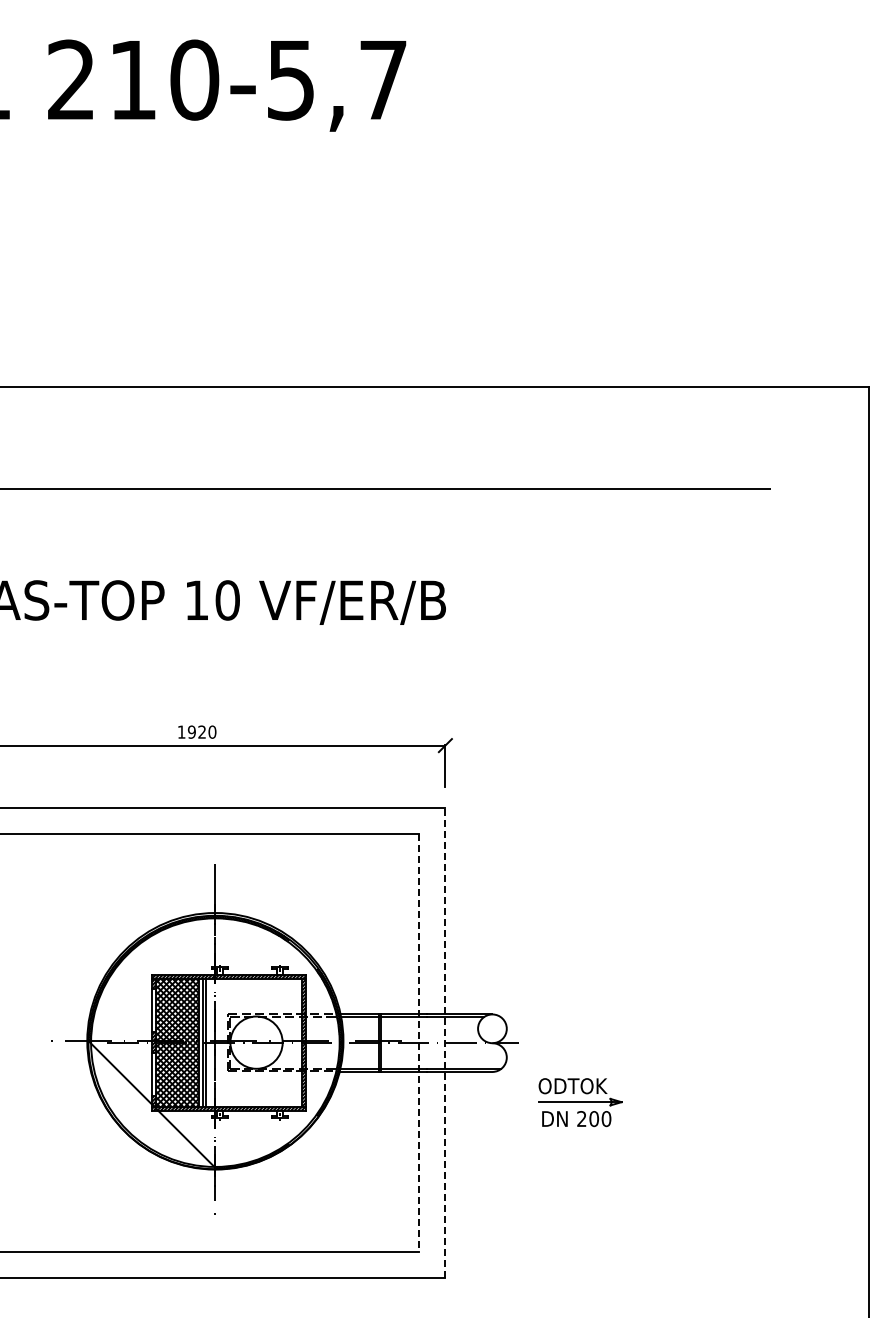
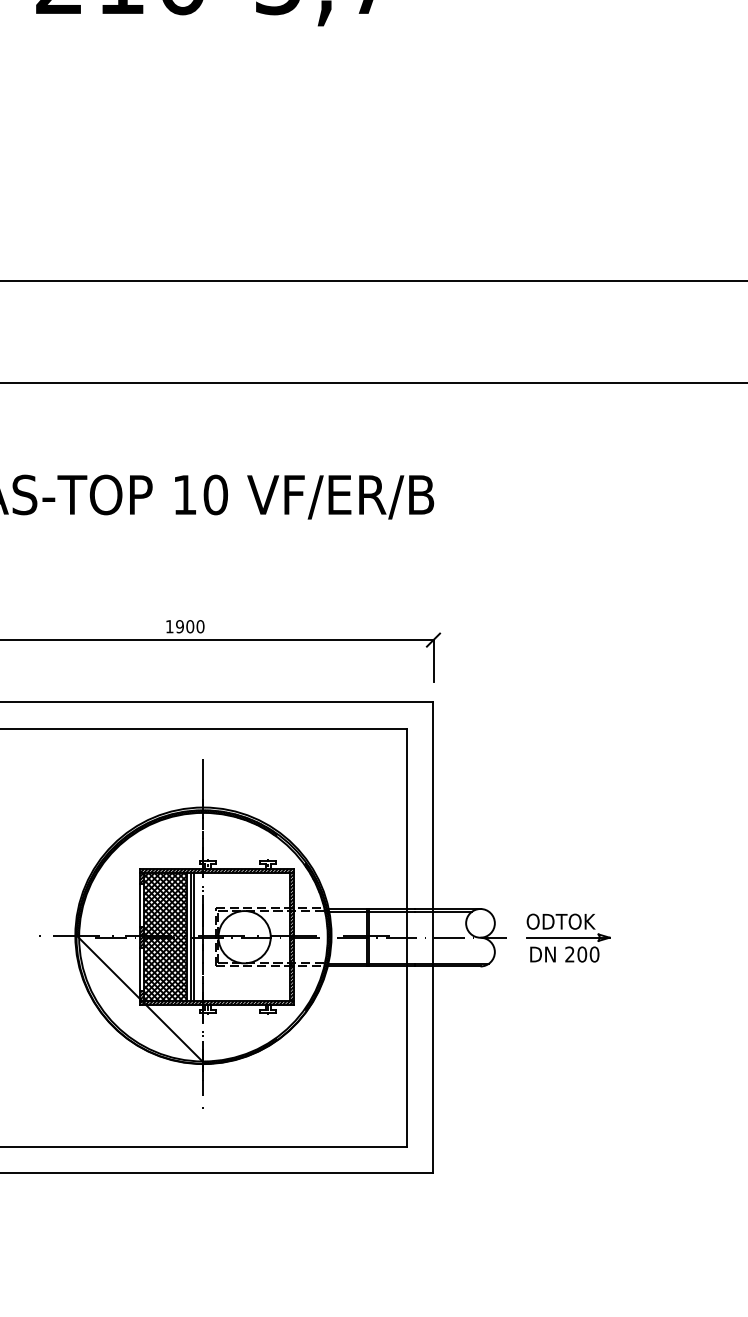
text: (202, 731) -> (190, 626), 1920 -> 1900
line: (445, 1042) -> (433, 937), dashed -> solid
line: (419, 1043) -> (407, 938), dashed -> solid
part: (580, 1102) -> (568, 938), moved

